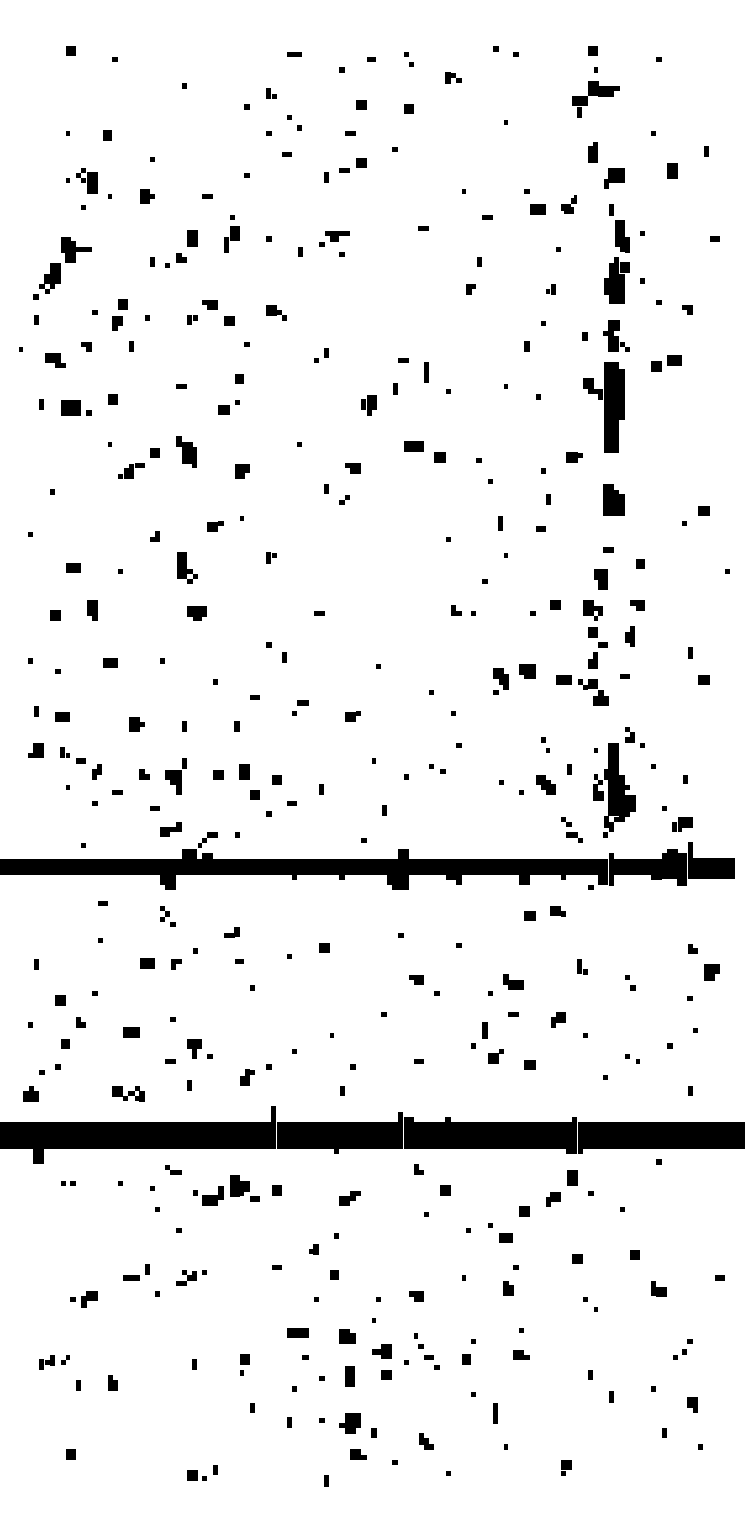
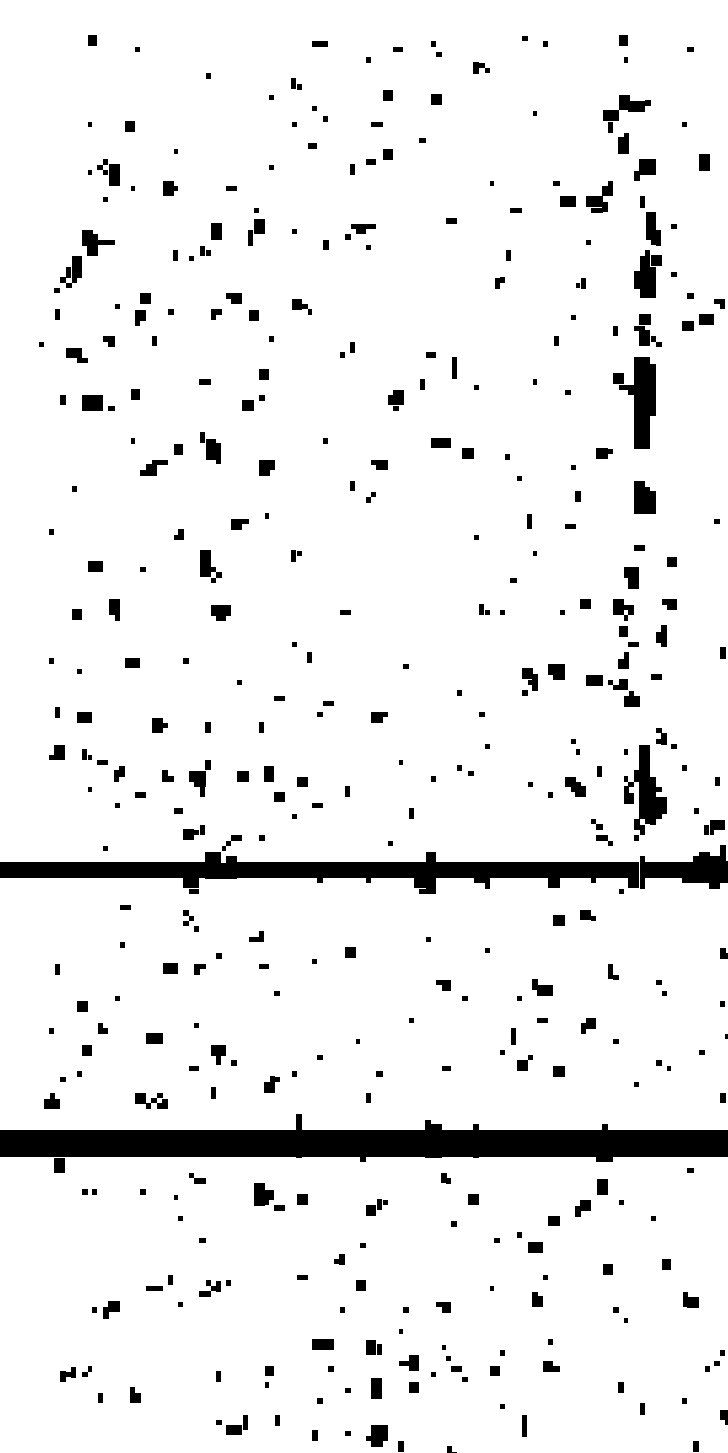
part: (595, 99) -> (626, 114), moved
part: (568, 204) -> (598, 196), size x1.67
part: (666, 363) -> (698, 322), moved
part: (208, 1195) -> (232, 1425), moved

